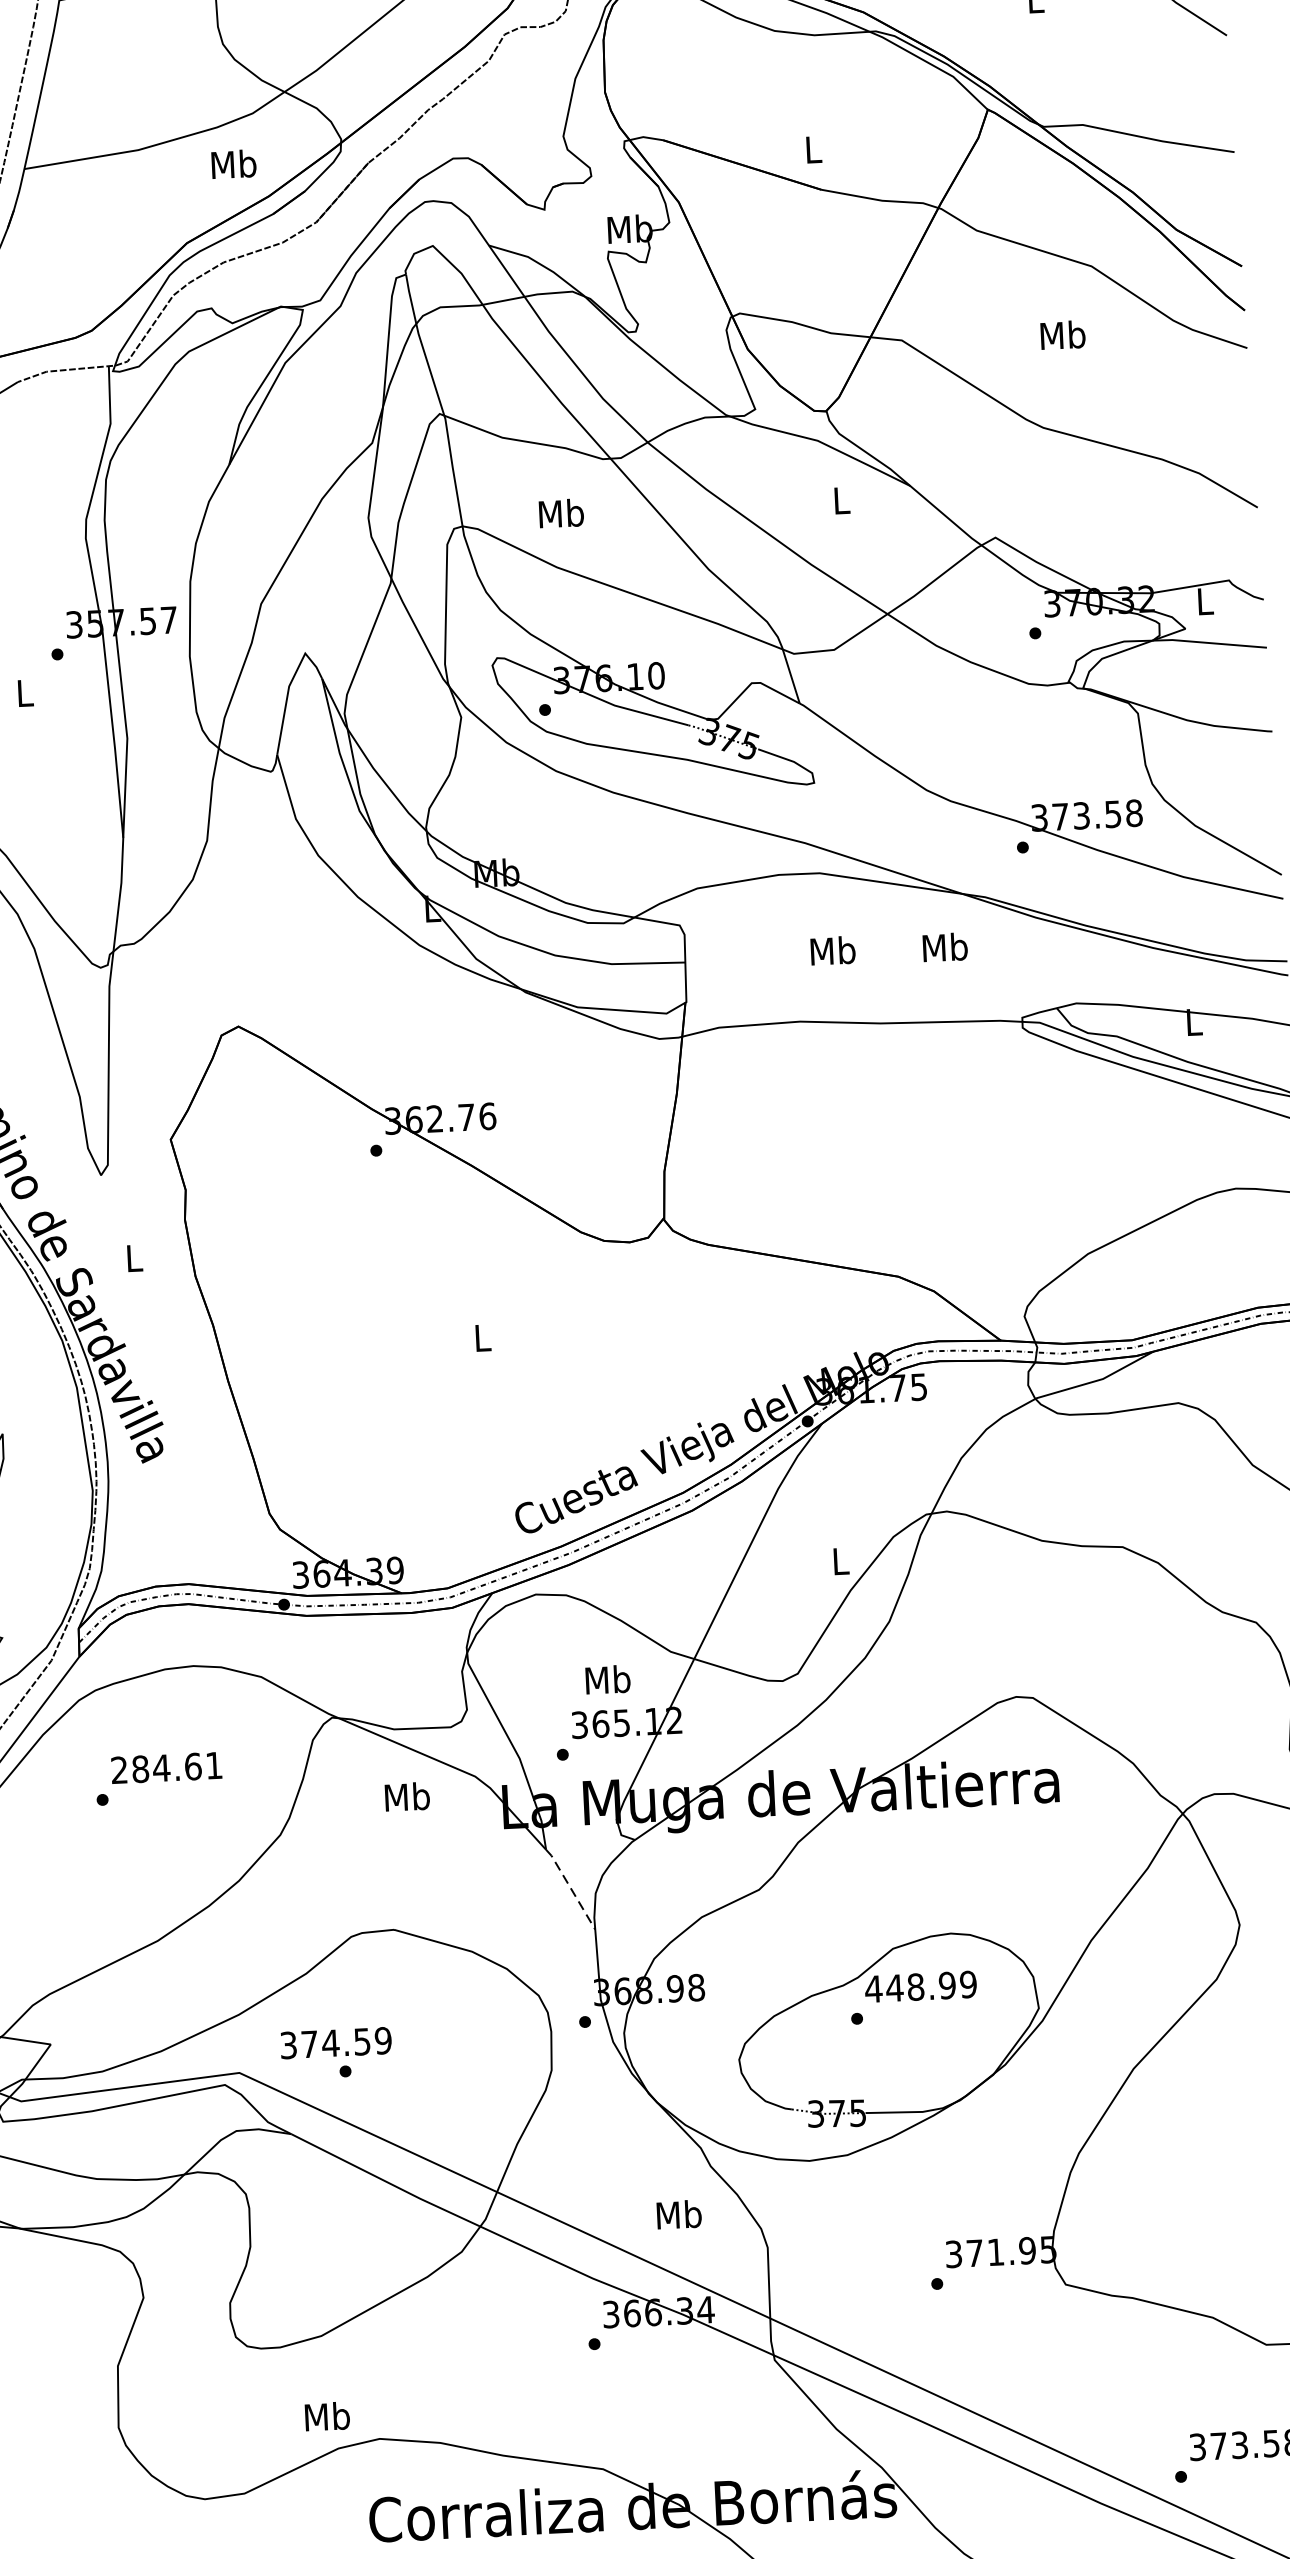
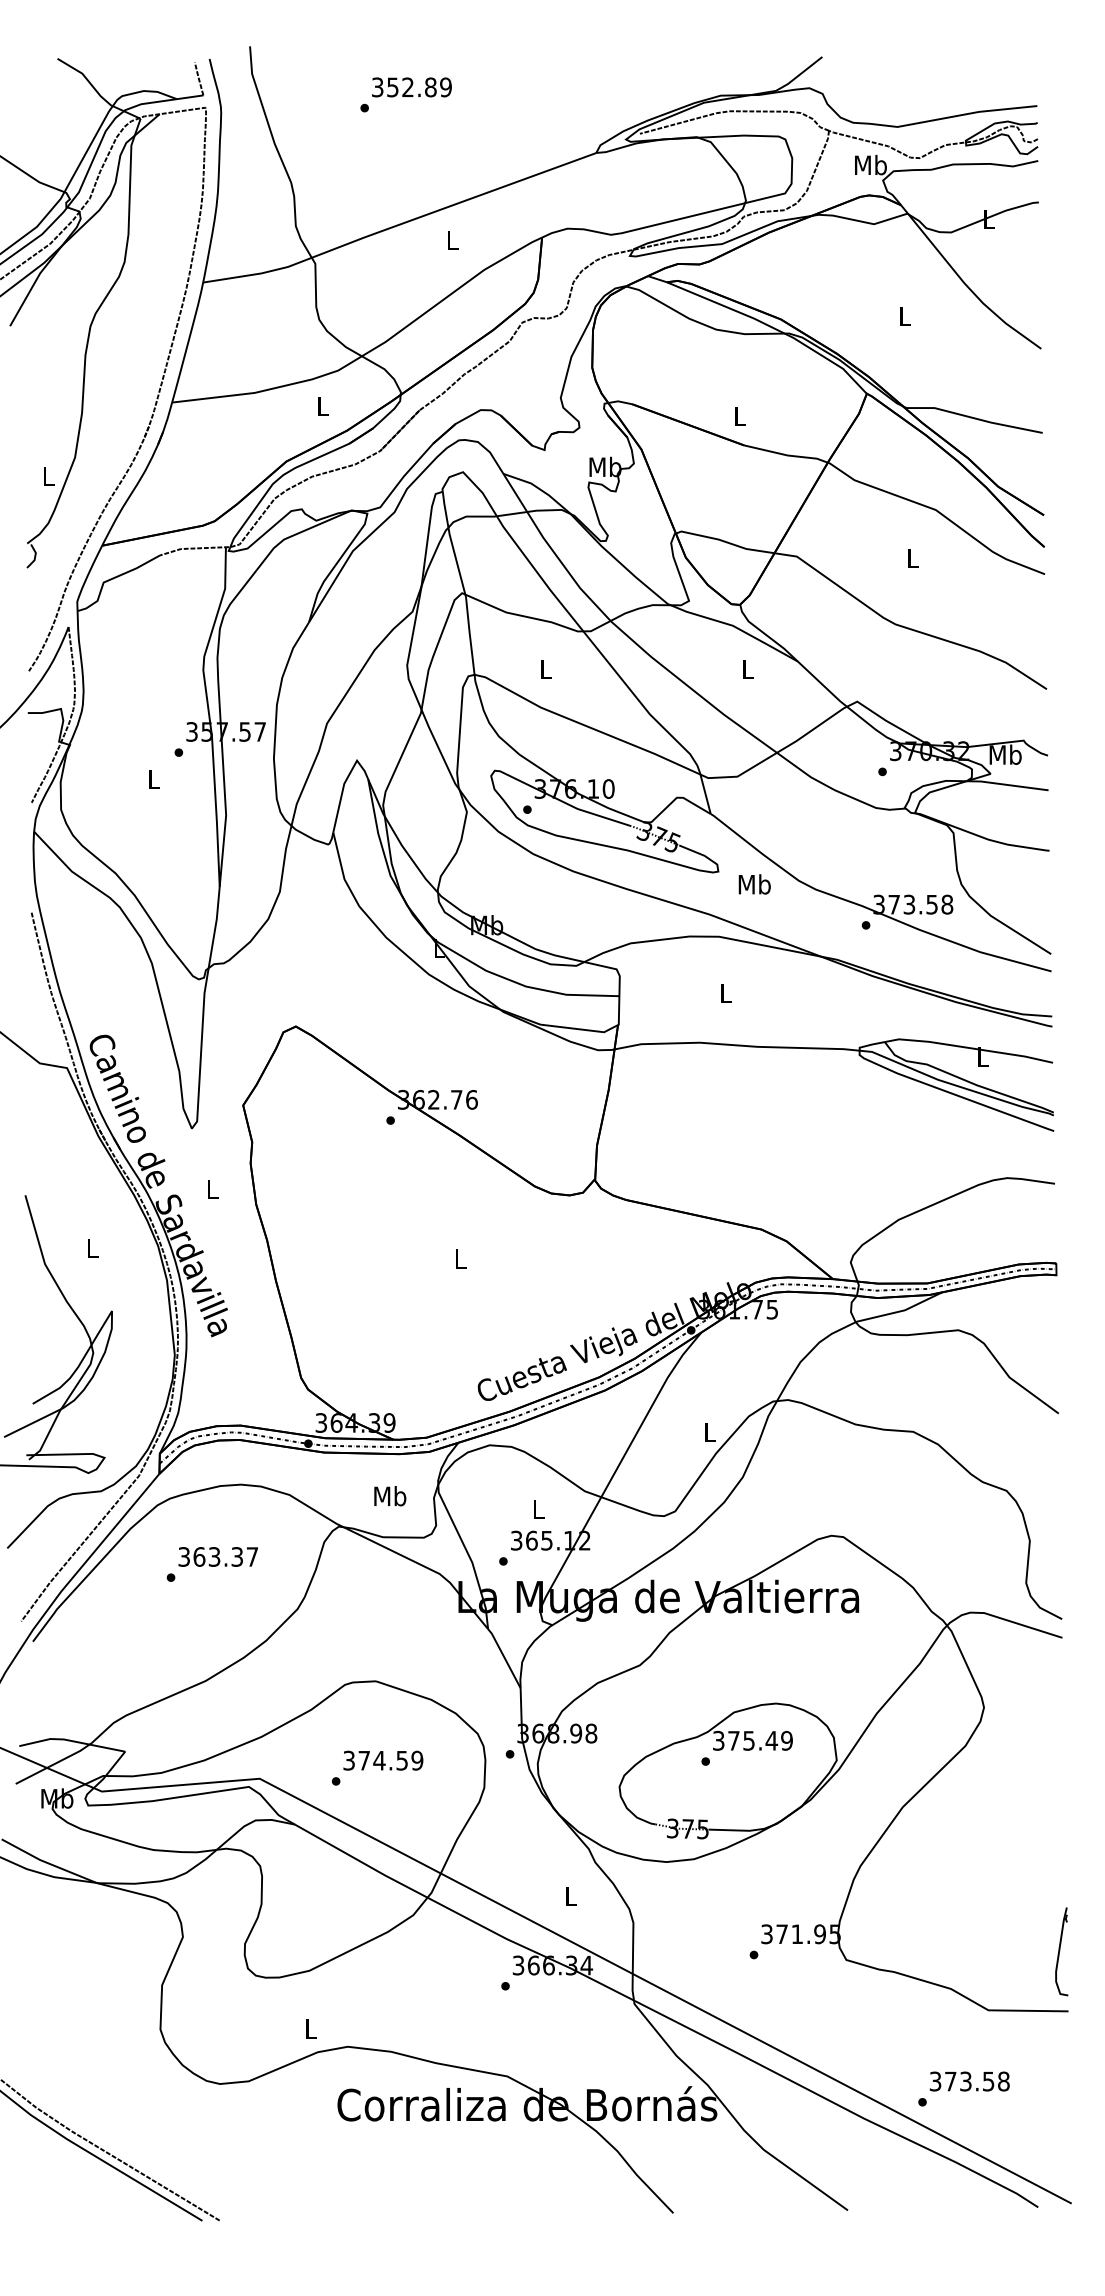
text: (233, 164) -> (322, 406), Mb -> L
text: (1062, 335) -> (912, 558), Mb -> L
text: (561, 512) -> (546, 668), Mb -> L
text: (1204, 600) -> (1005, 754), L -> Mb
text: (944, 947) -> (754, 884), moved
text: (833, 950) -> (726, 992), Mb -> L
text: (607, 1678) -> (538, 1508), Mb -> L
text: (165, 1767) -> (217, 1556), 284.61 -> 363.37
text: (407, 1797) -> (390, 1496), moved
line: (570, 1889) -> (504, 1658), dashed -> solid
text: (910, 1986) -> (745, 1740), 448.99 -> 375.49
text: (336, 2042) -> (383, 1760), moved
text: (678, 2213) -> (570, 1895), Mb -> L
text: (328, 2415) -> (311, 2028), Mb -> L

